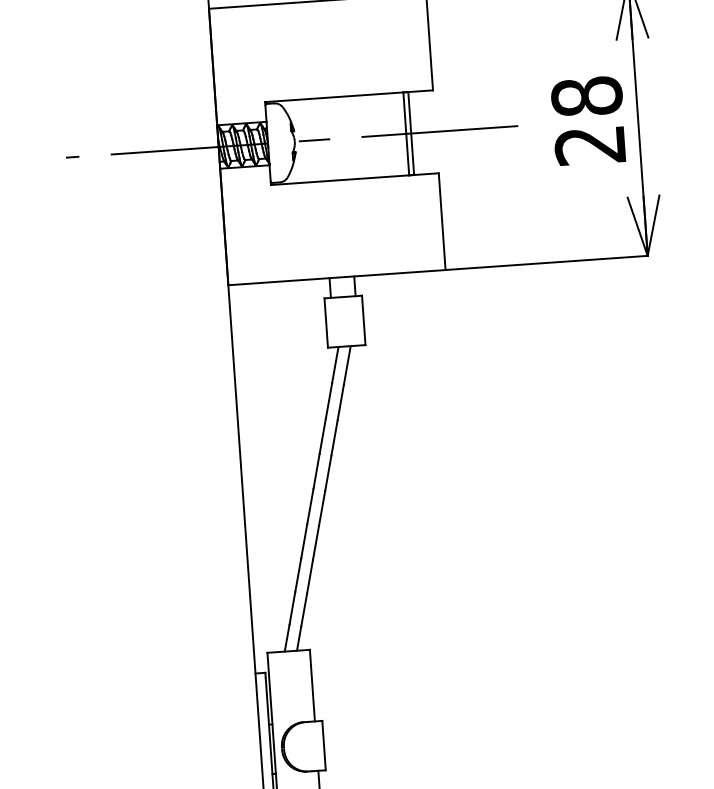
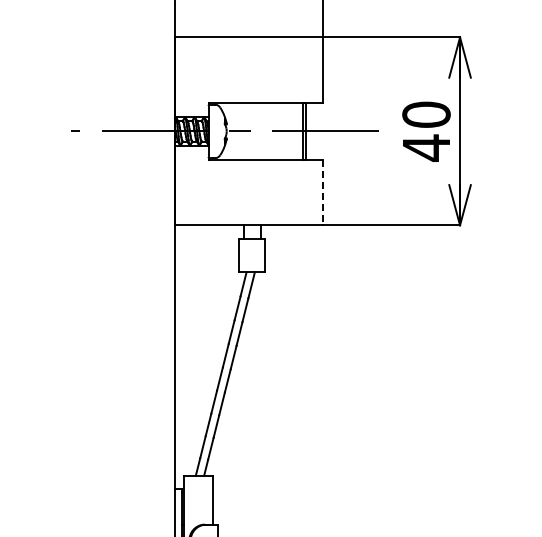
text: (588, 121) -> (426, 131), 28 -> 40
line: (441, 221) -> (322, 192), solid -> dashed

